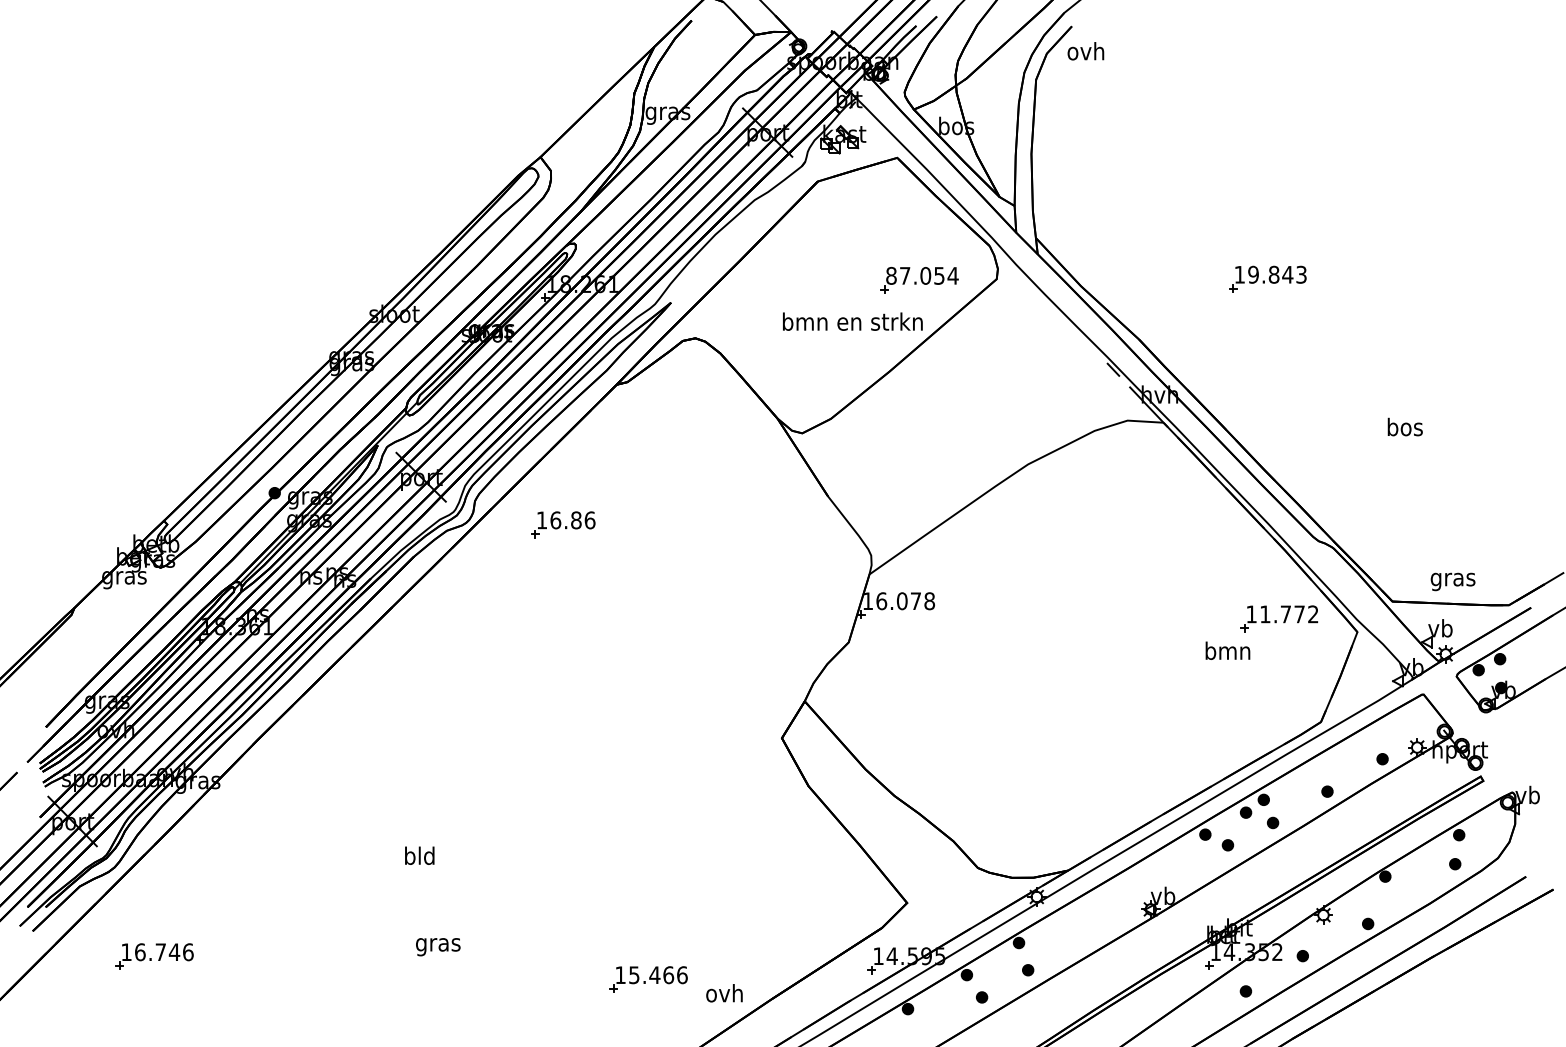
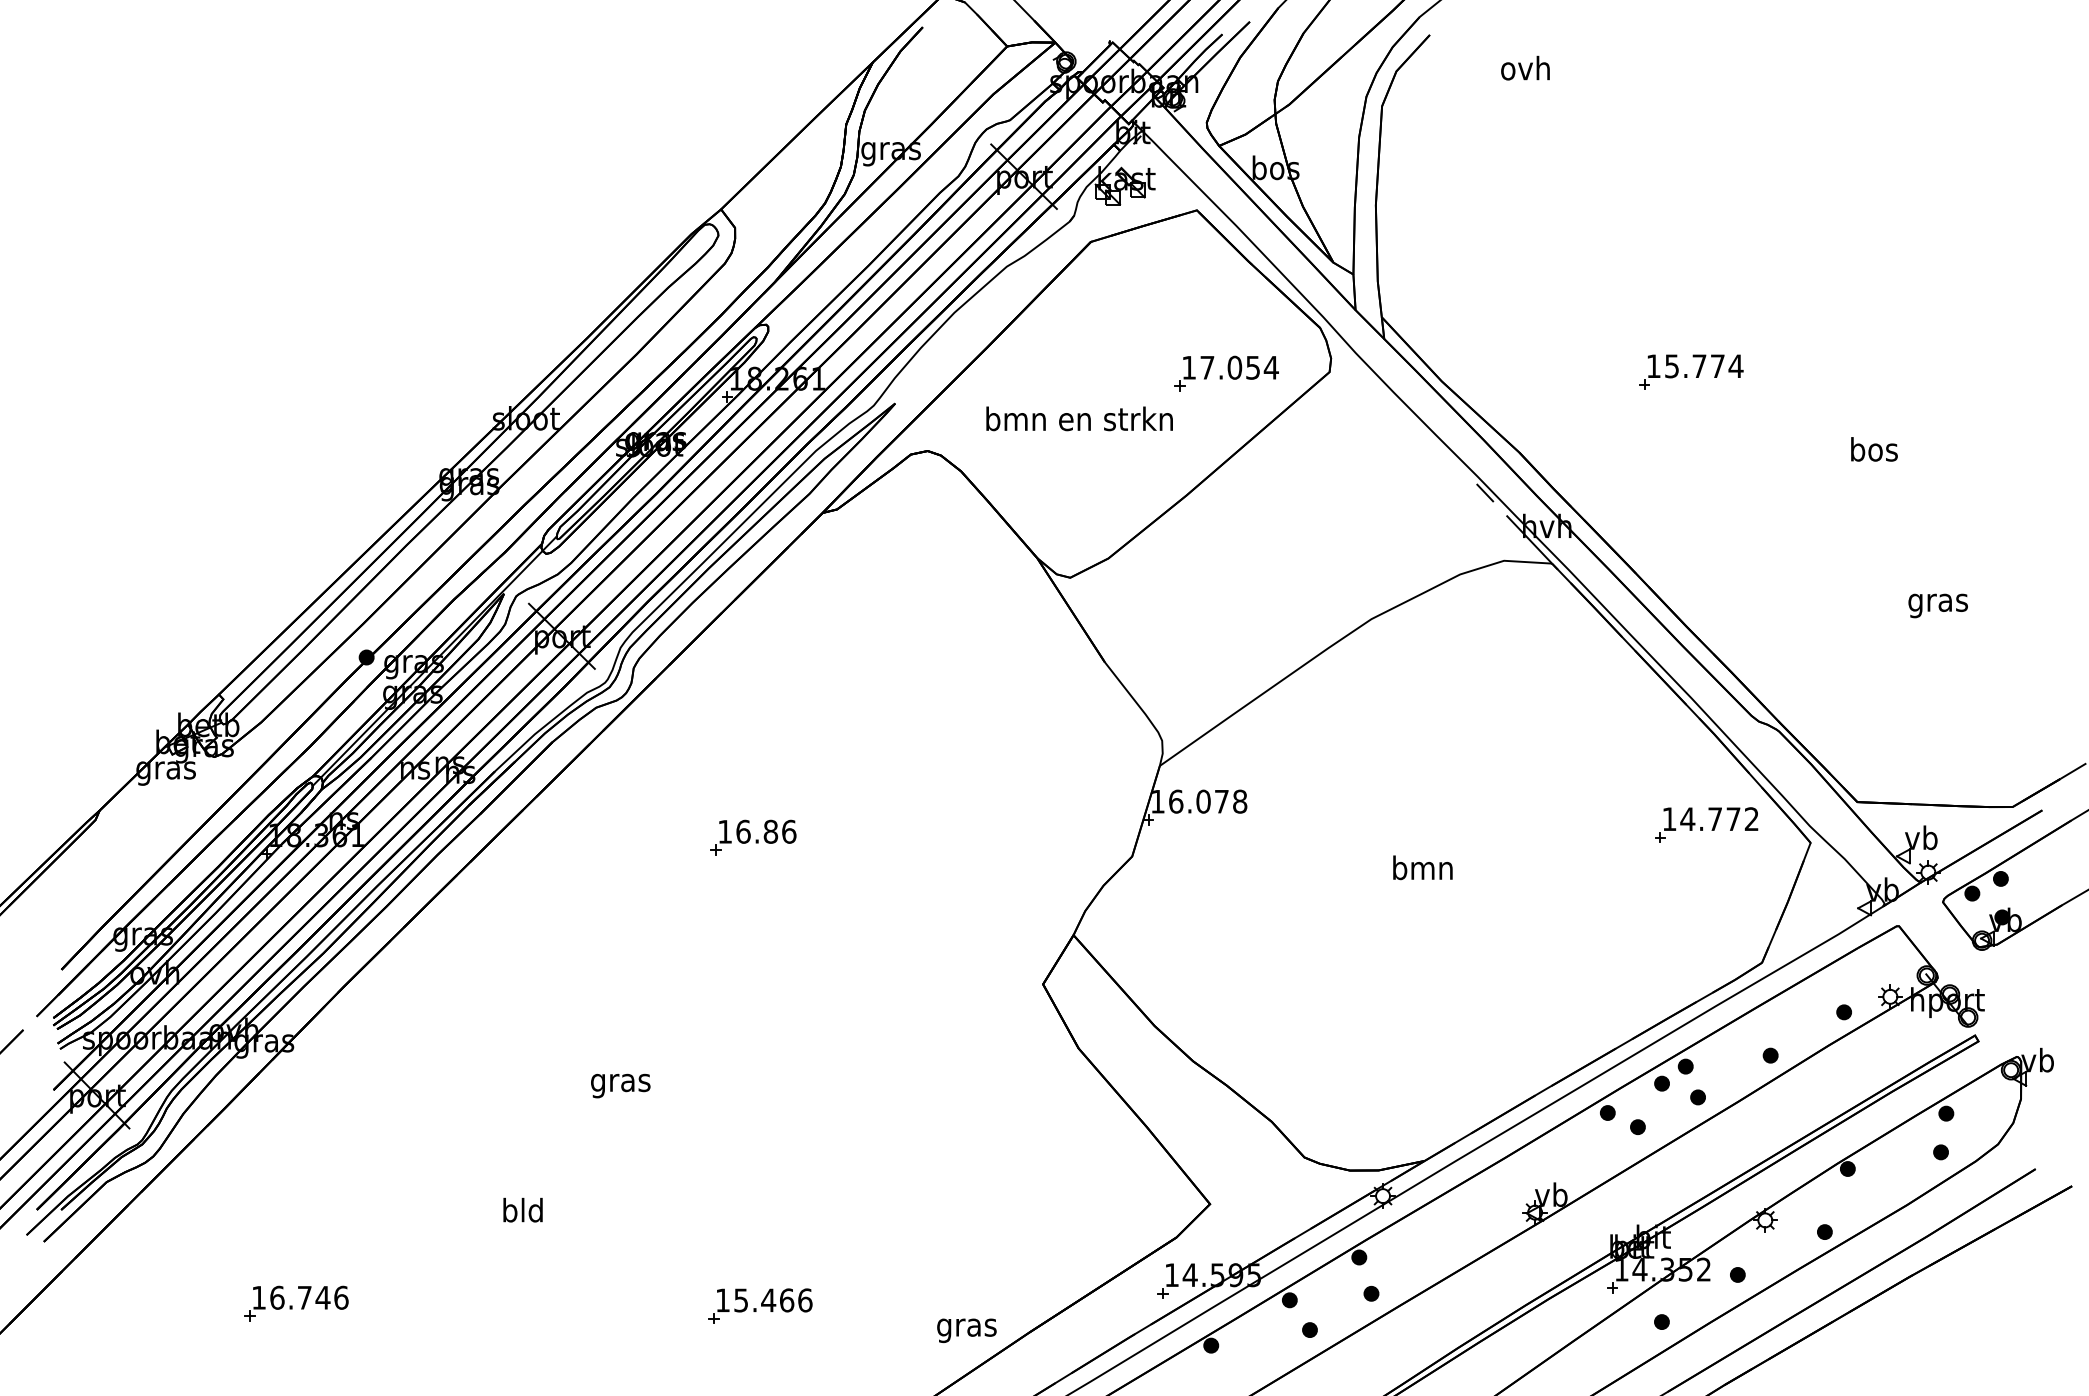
text: (1085, 50) -> (1525, 67), moved
text: (1277, 274) -> (1703, 366), 19.843 -> 15.774
text: (891, 275) -> (1189, 367), 87.054 -> 17.054
text: (852, 321) -> (1079, 418), moved
text: (1405, 427) -> (1874, 449), moved
part: (563, 524) -> (753, 837), moved
text: (1452, 581) -> (1937, 605), moved
text: (1265, 613) -> (1687, 818), 11.772 -> 14.772
text: (1227, 650) -> (1422, 867), moved
text: (419, 855) -> (522, 1209), moved
text: (438, 946) -> (620, 1085), moved
part: (154, 956) -> (296, 1303), moved
part: (648, 979) -> (760, 1305), moved
text: (724, 995) -> (966, 1327), ovh -> gras

